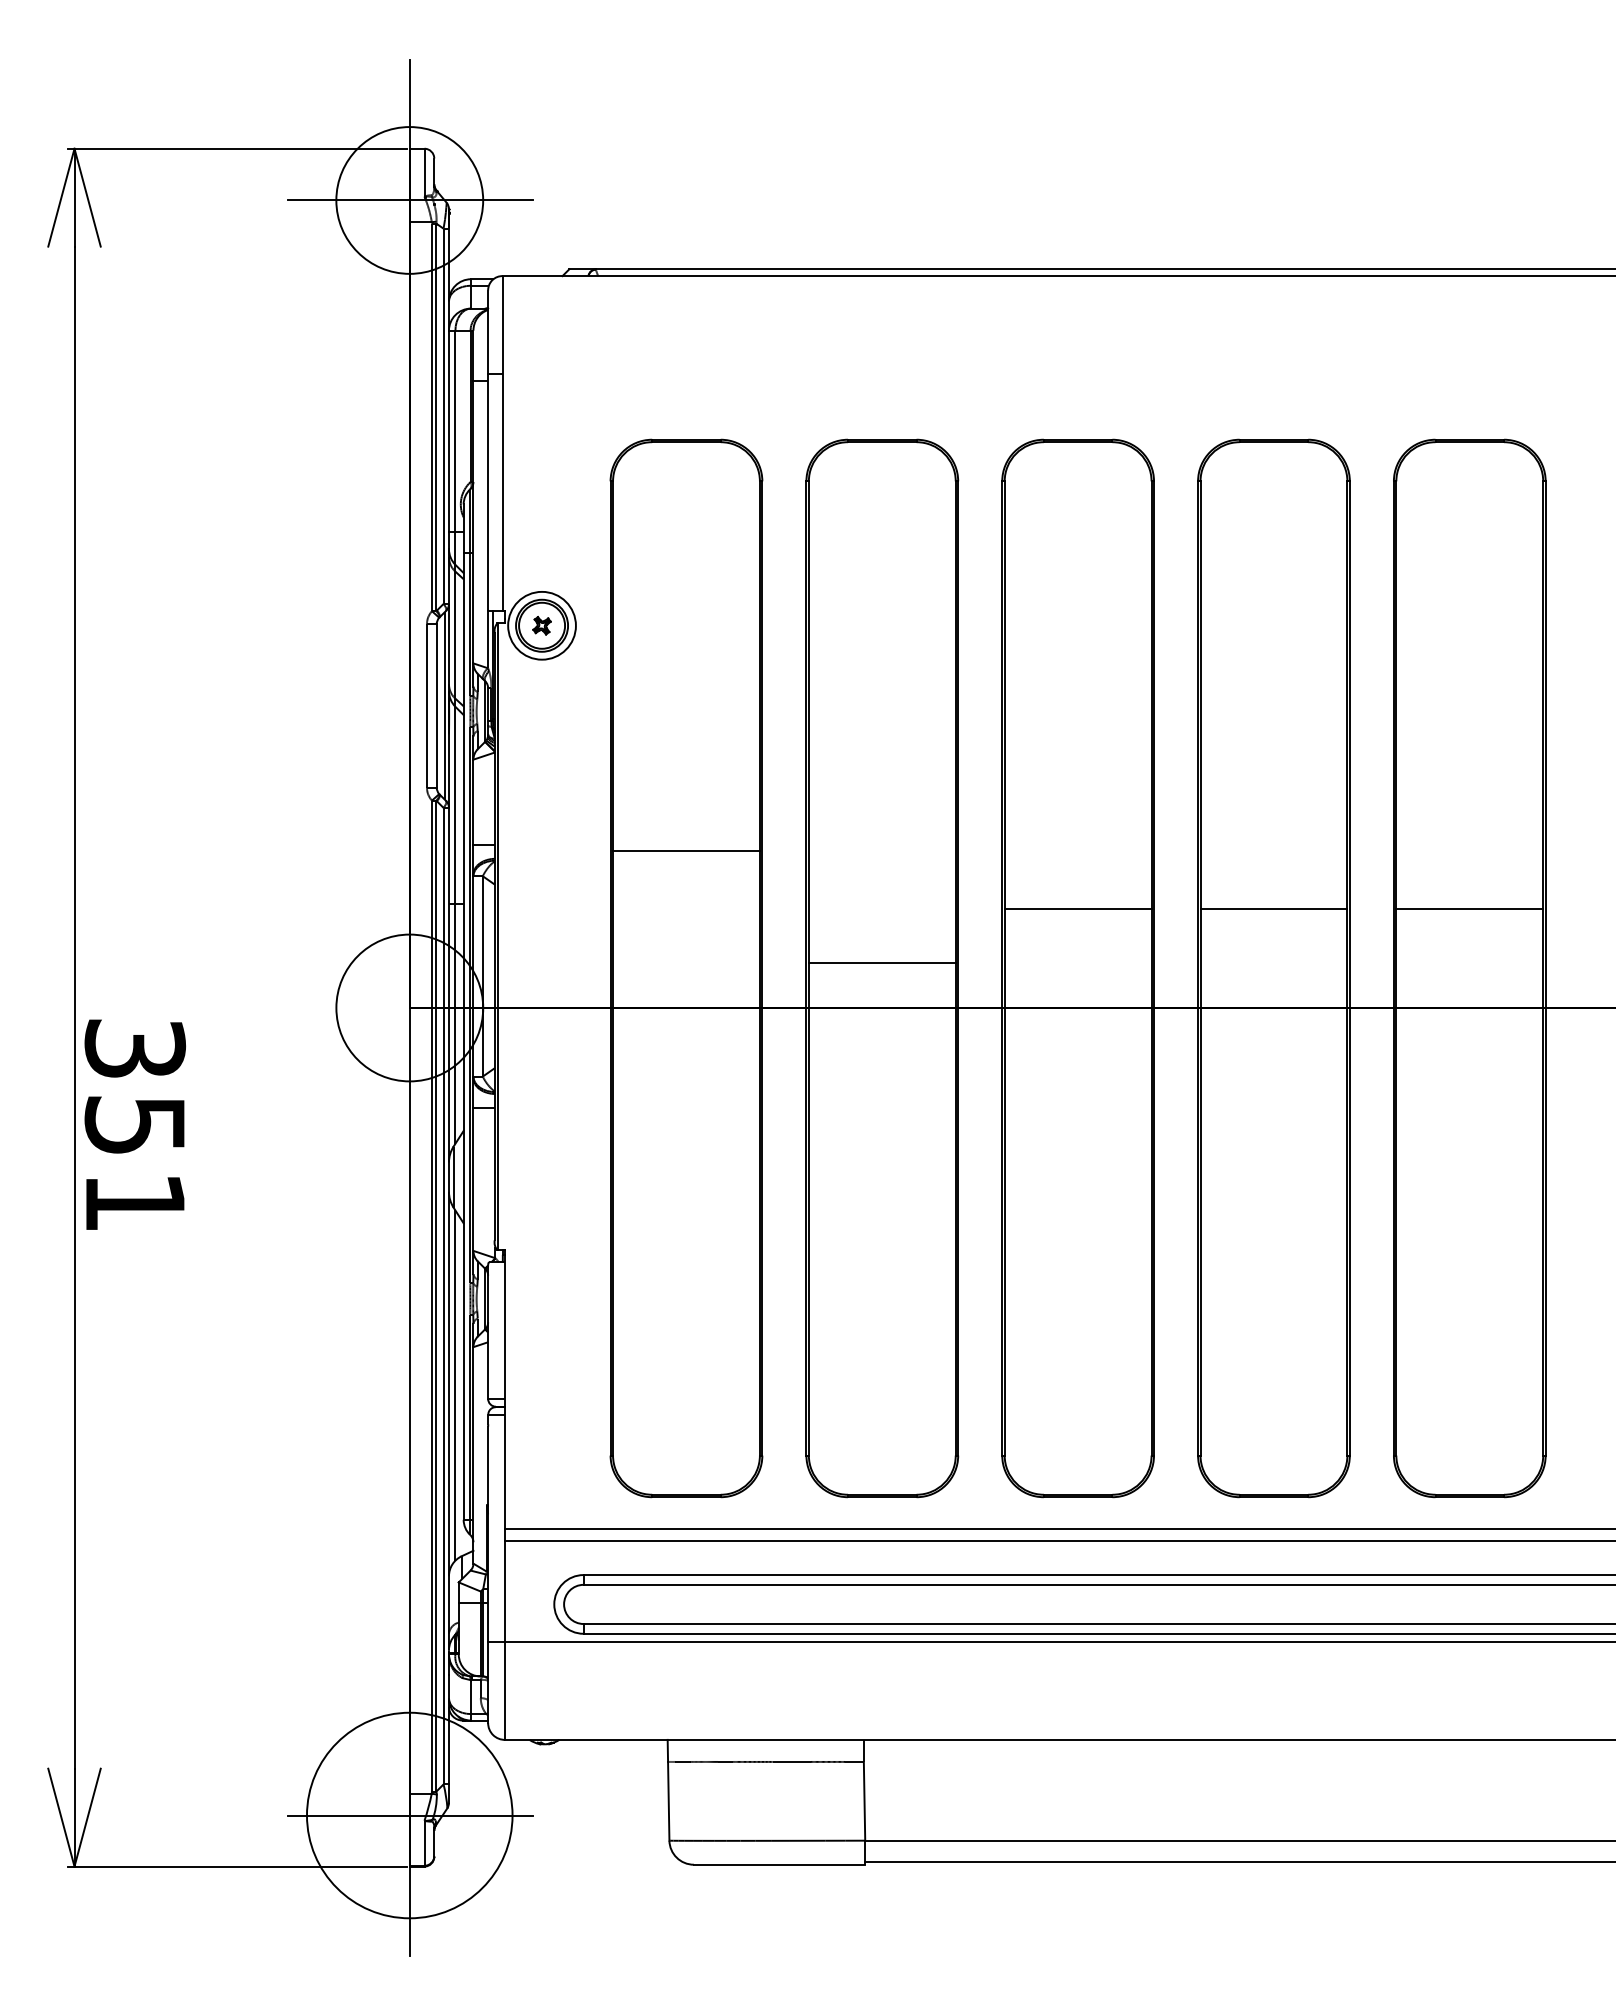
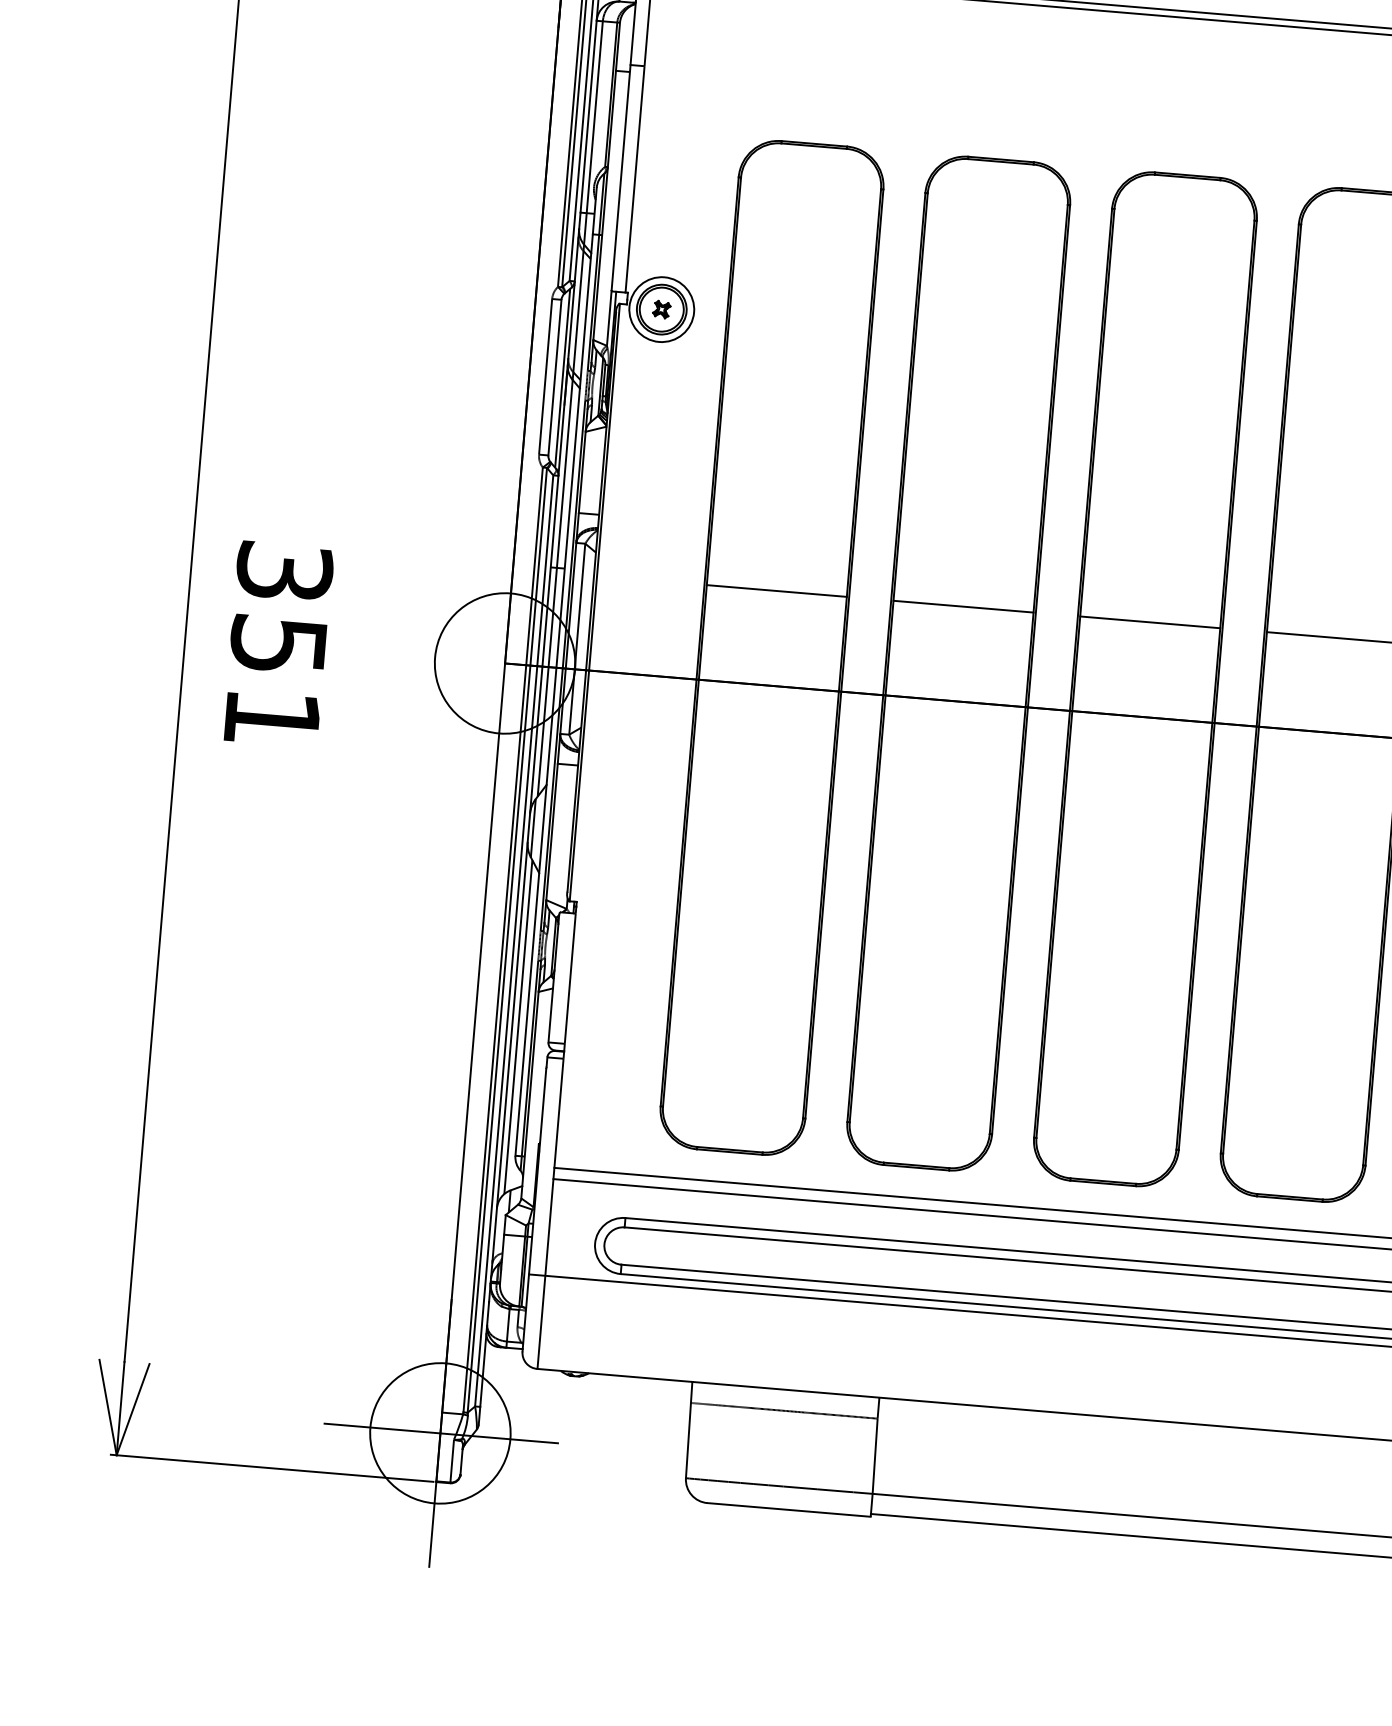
line: (686, 850) -> (776, 590), moved
line: (881, 962) -> (962, 606), moved
text: (134, 1124) -> (277, 643), moved
circle: (409, 1815) -> (440, 1433), size x0.71

